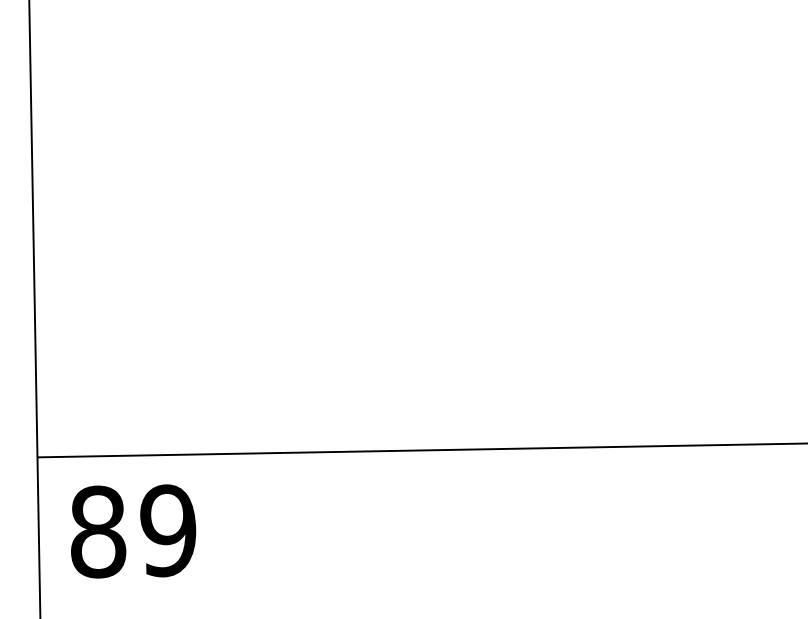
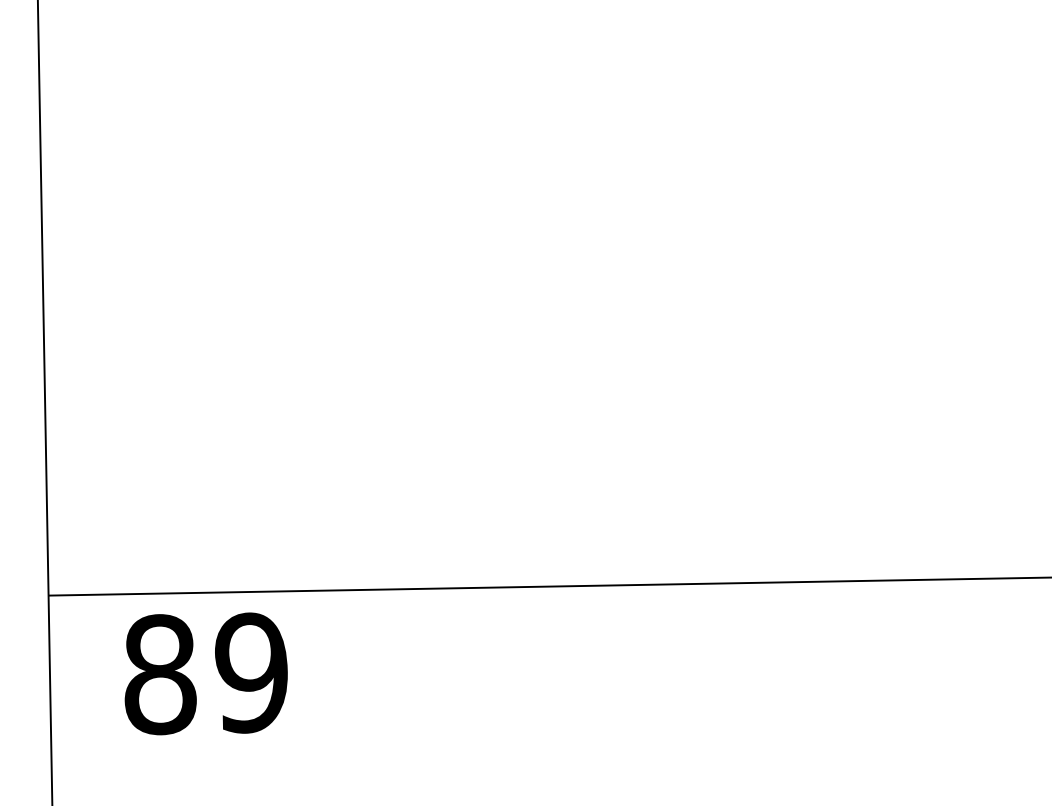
text: (133, 531) -> (206, 673), moved

